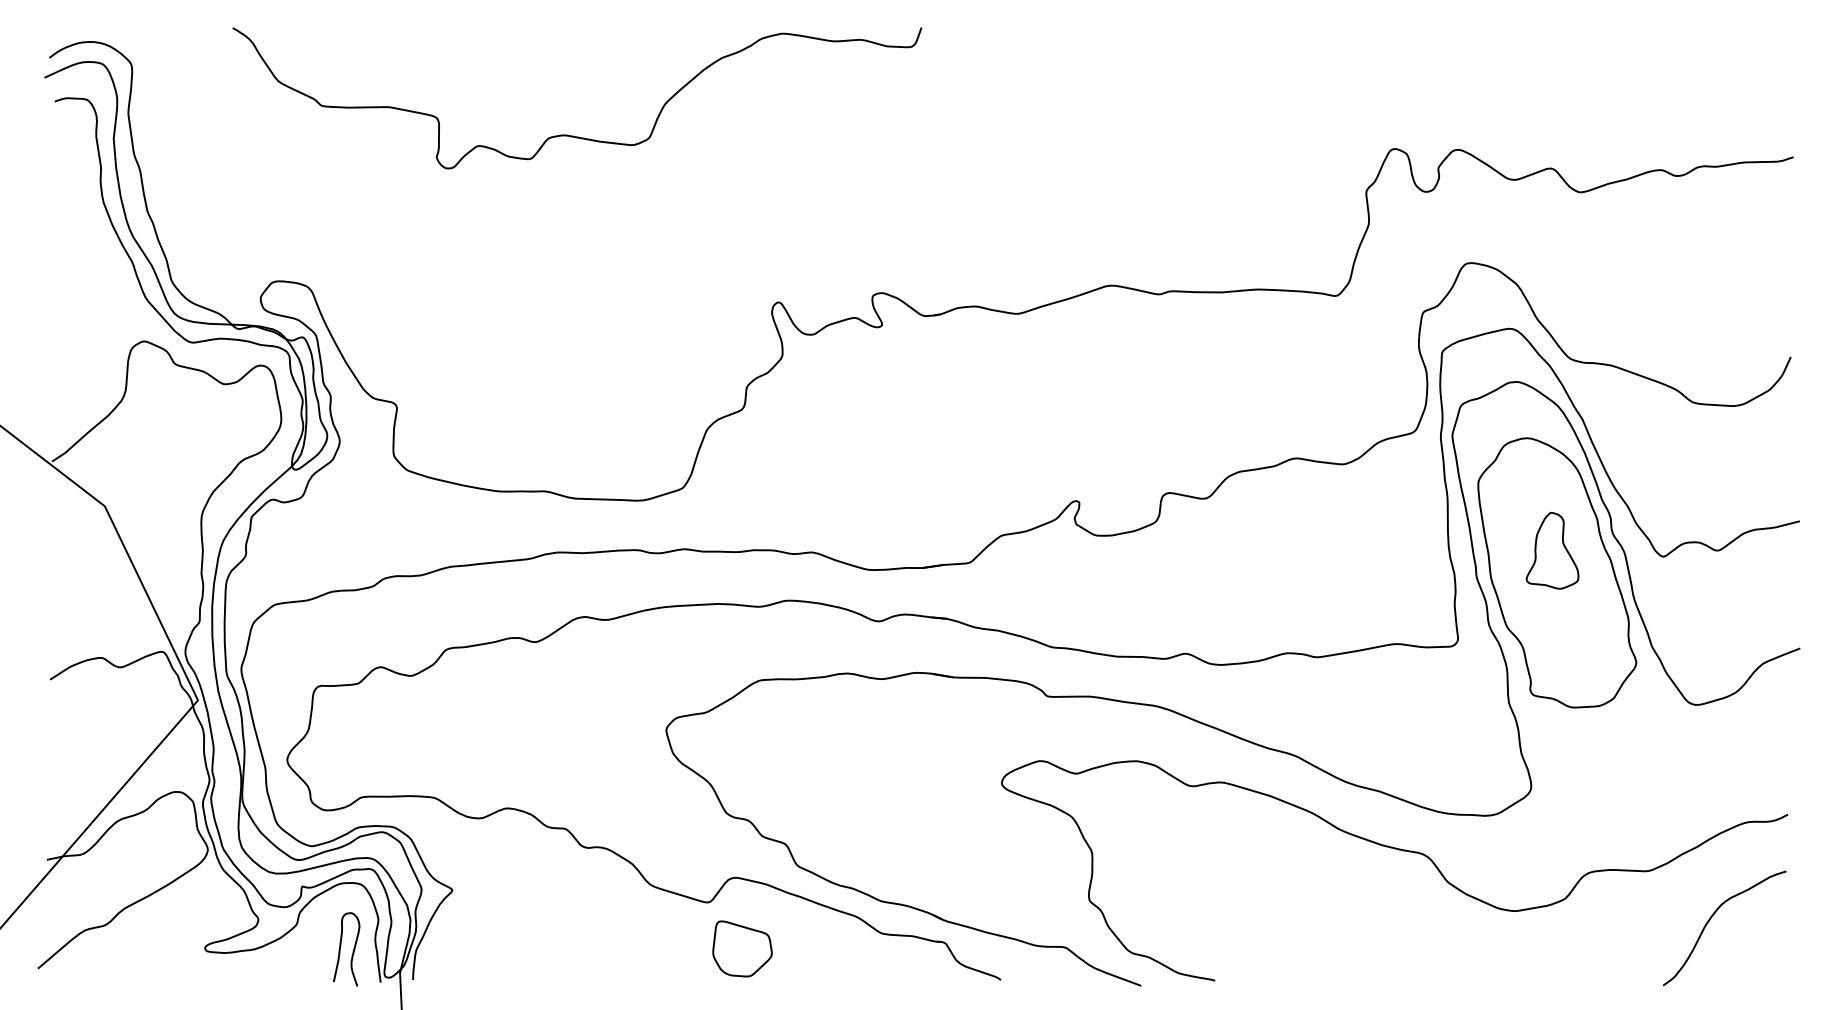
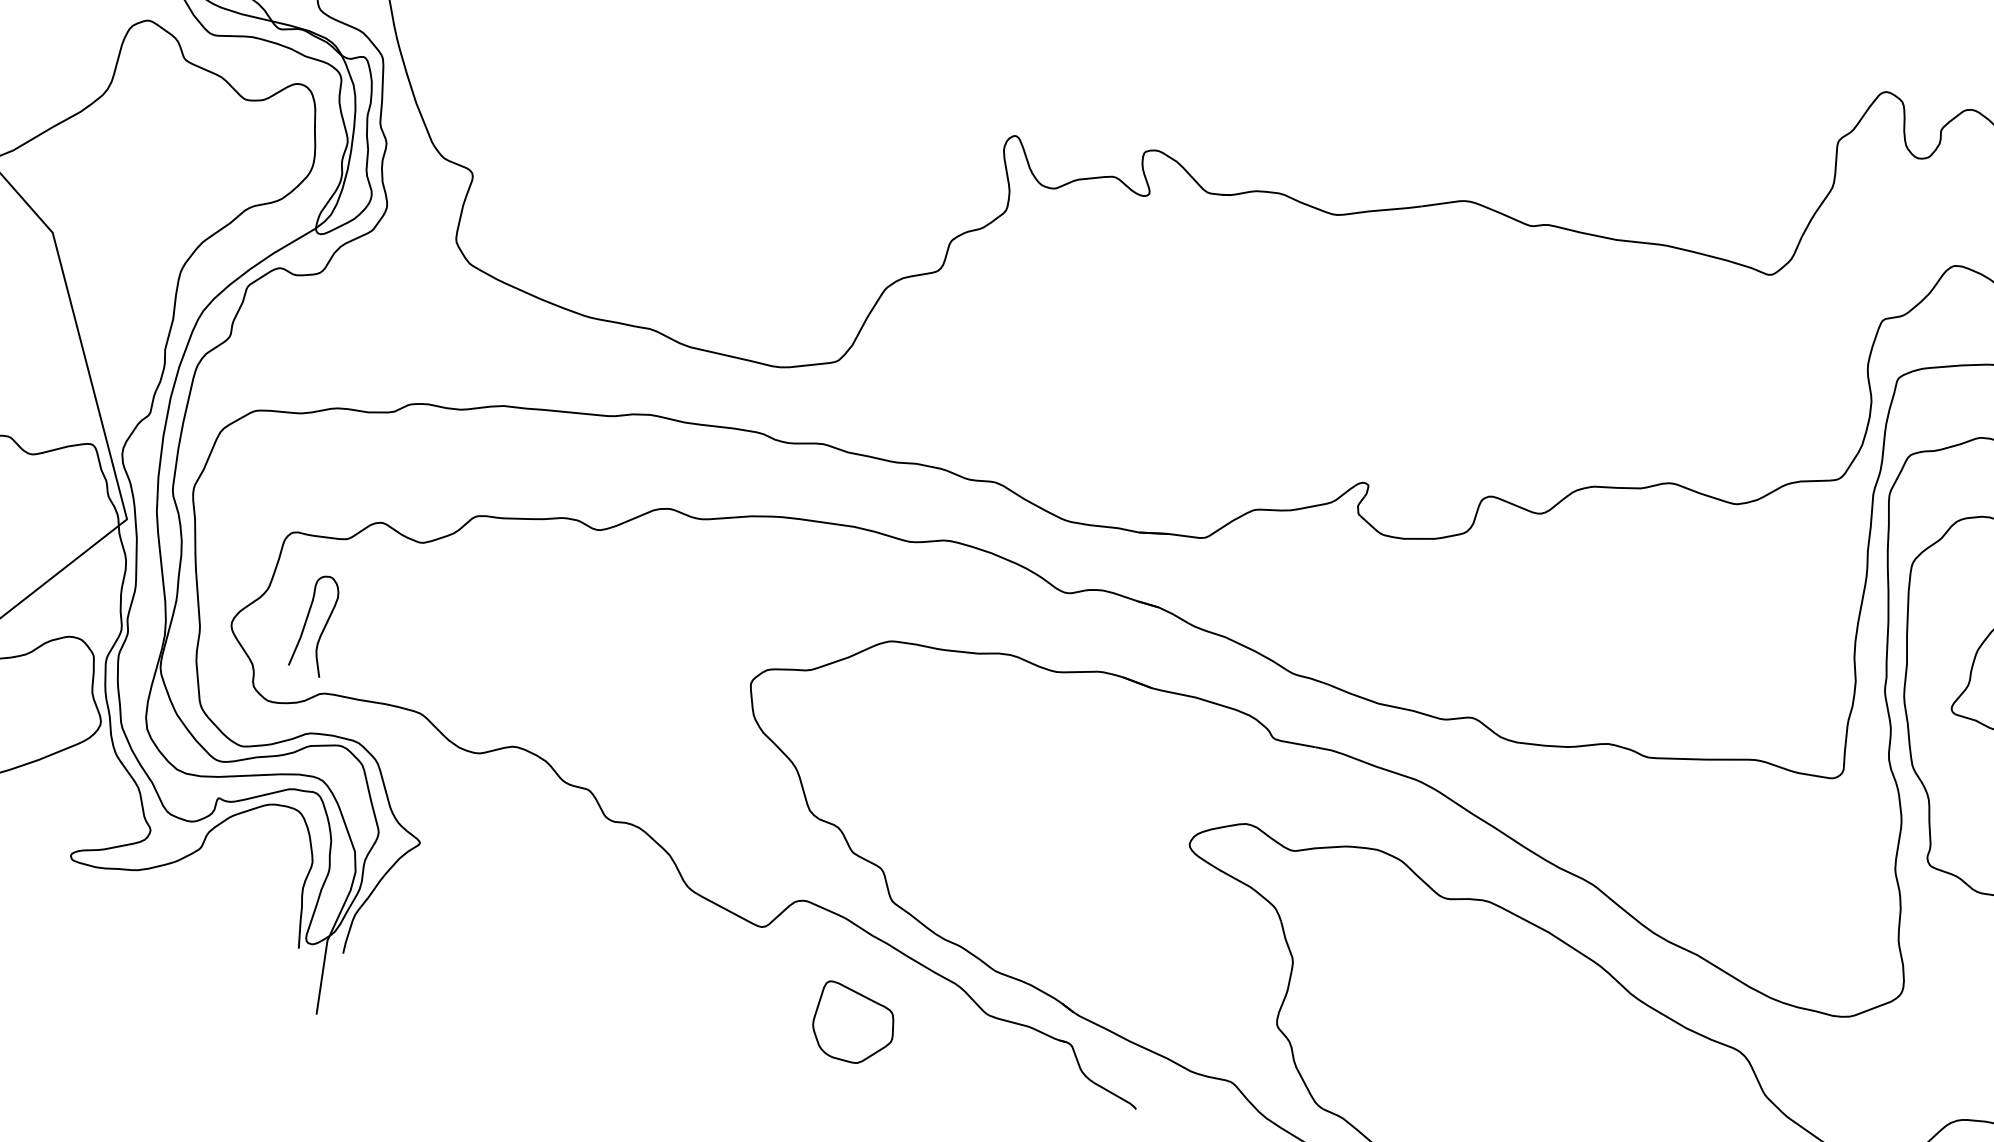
curve: (341, 946) -> (308, 619), moved
part: (742, 948) -> (854, 1023), moved

